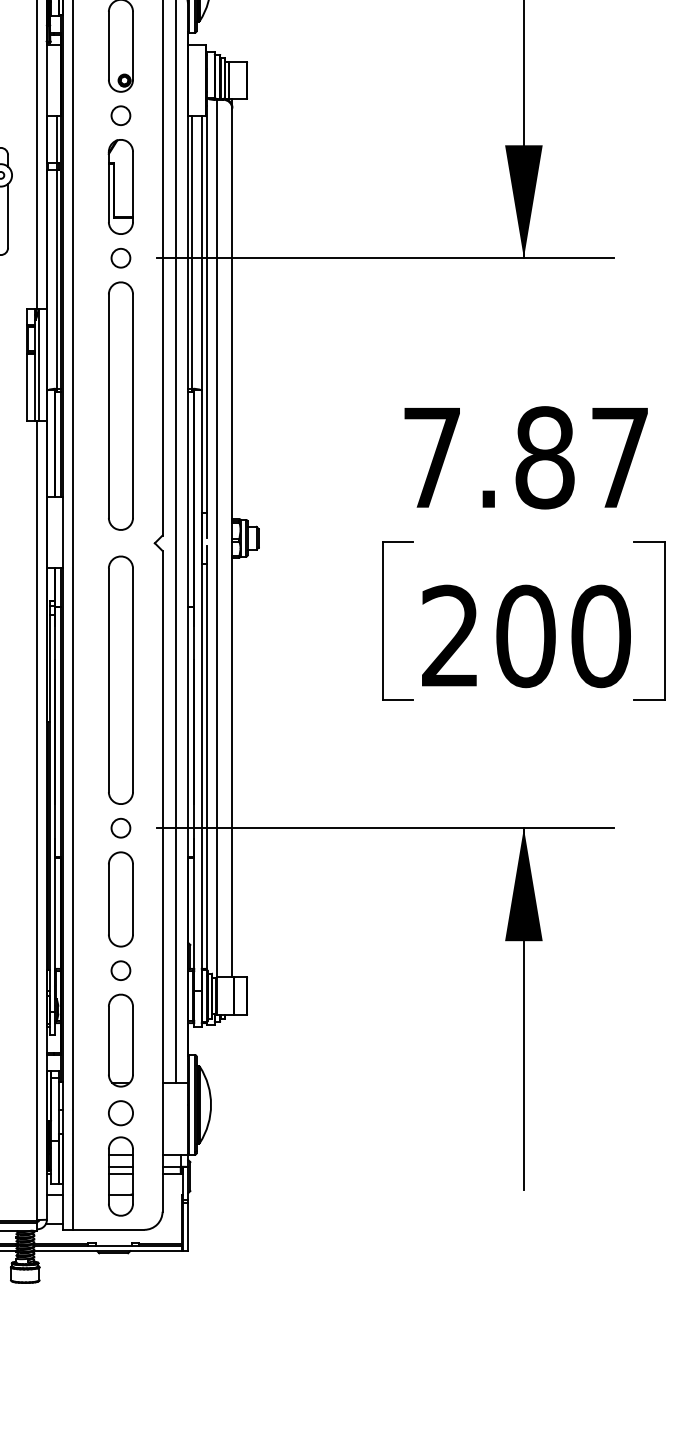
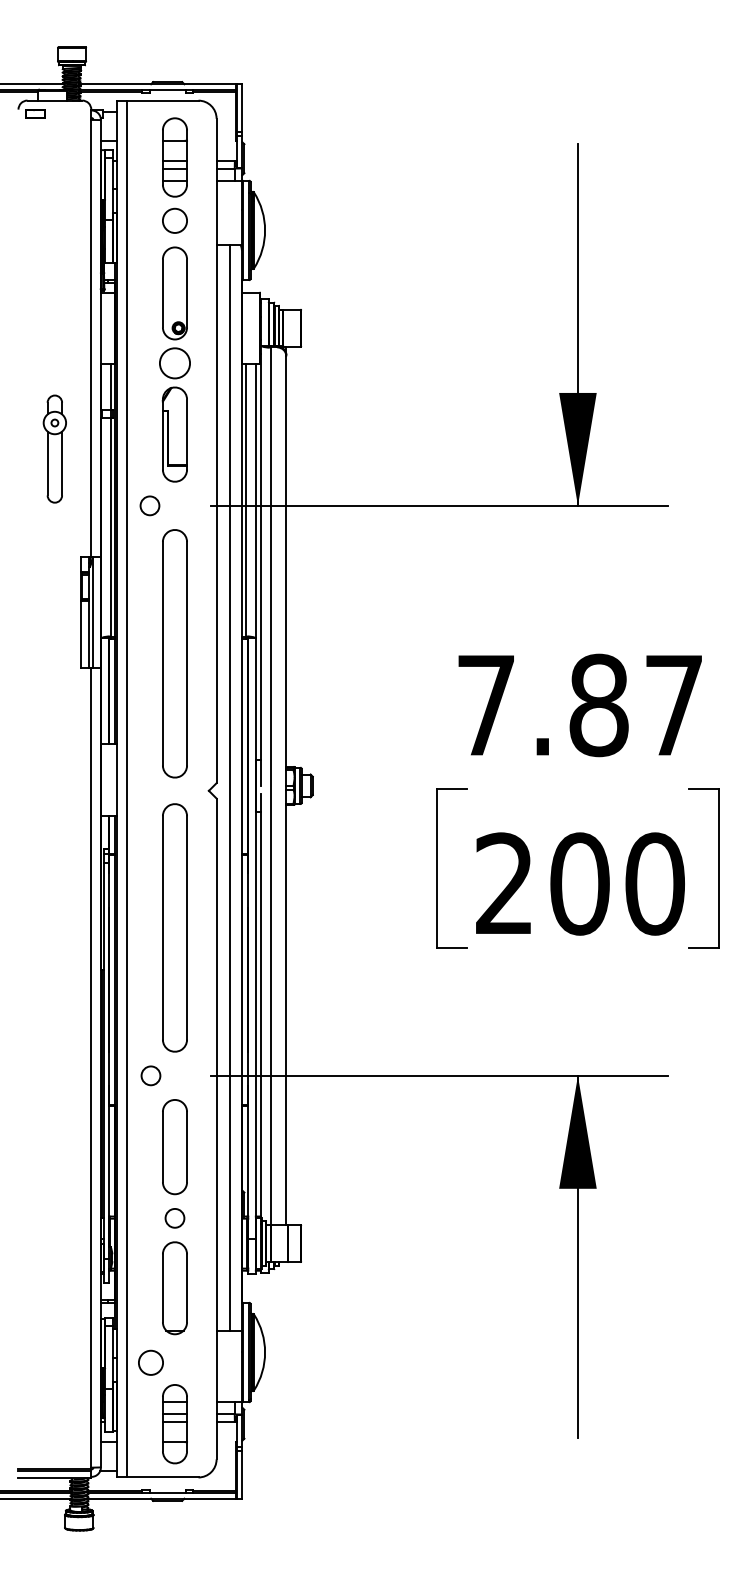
circle: (120, 114) -> (174, 362), size x1.6
circle: (120, 257) -> (149, 505), moved
circle: (120, 827) -> (150, 1075), moved
circle: (120, 1112) -> (150, 1362), moved

